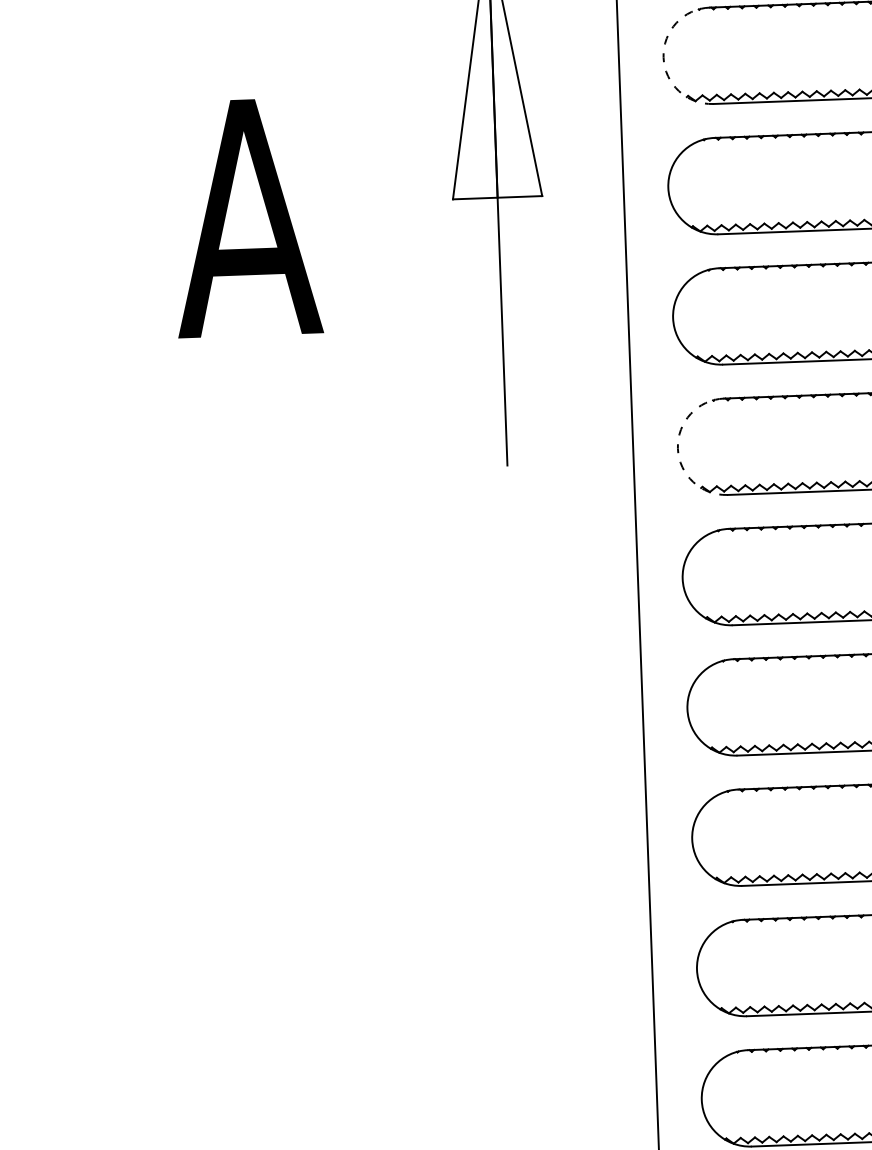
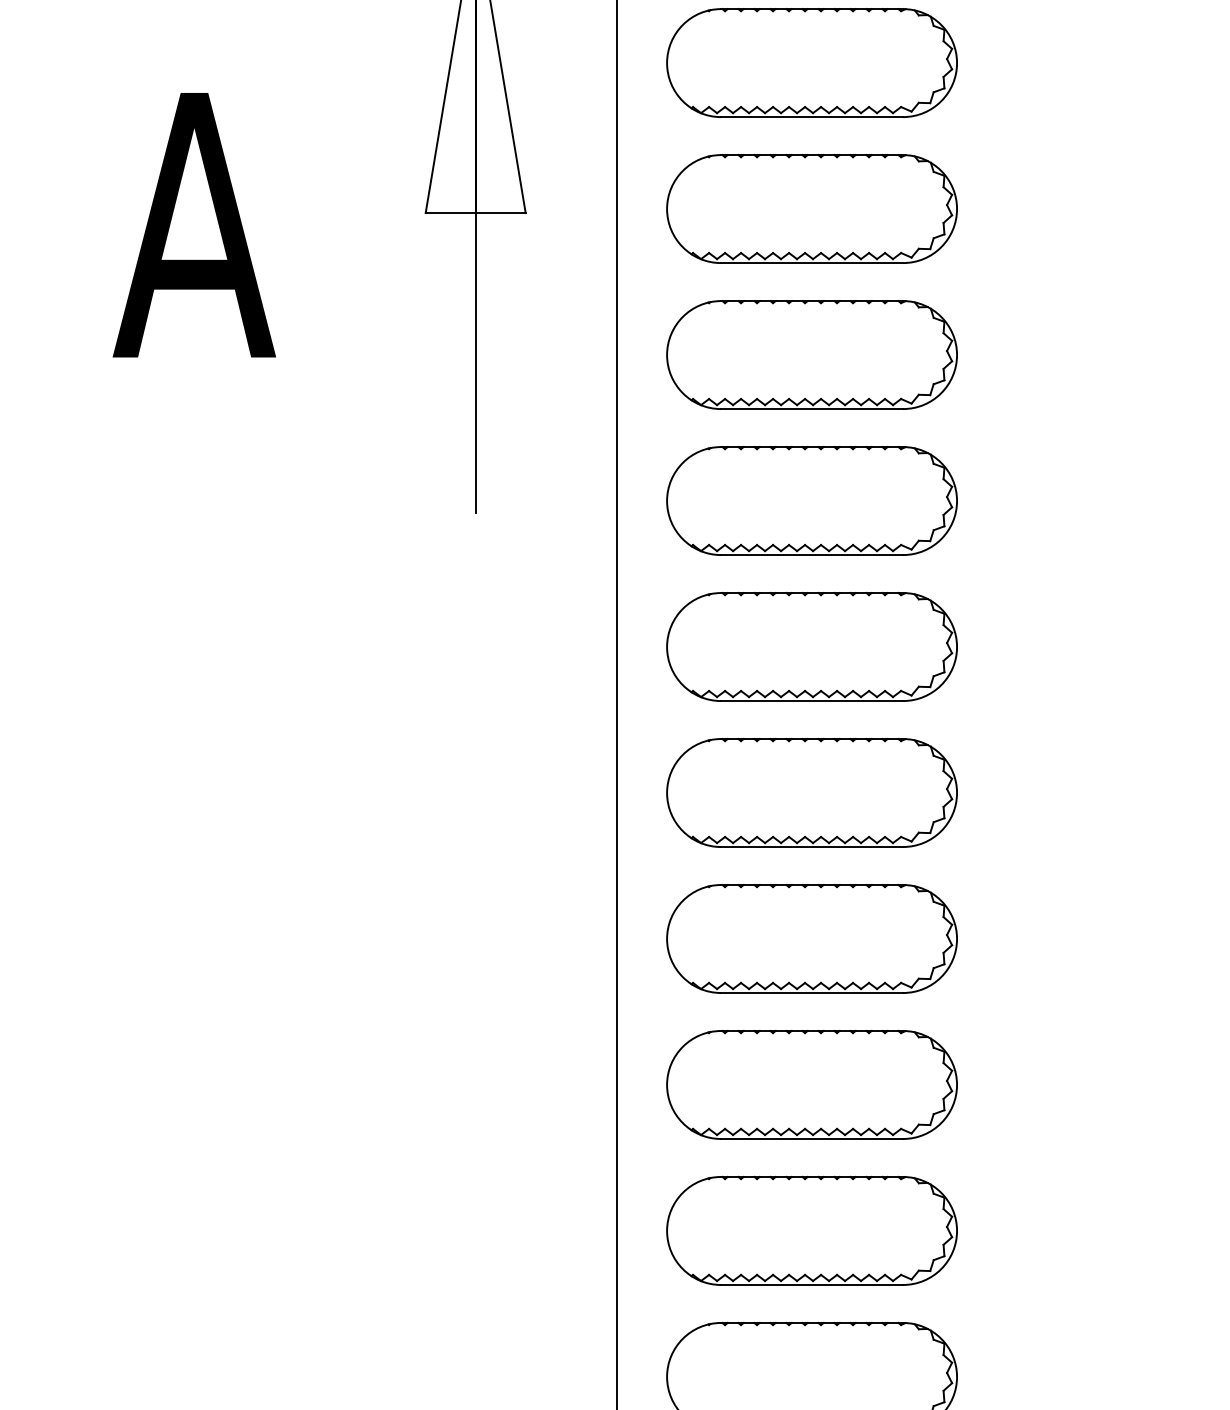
arc: (663, 57) -> (667, 63), dashed -> solid
arc: (678, 448) -> (667, 501), dashed -> solid

